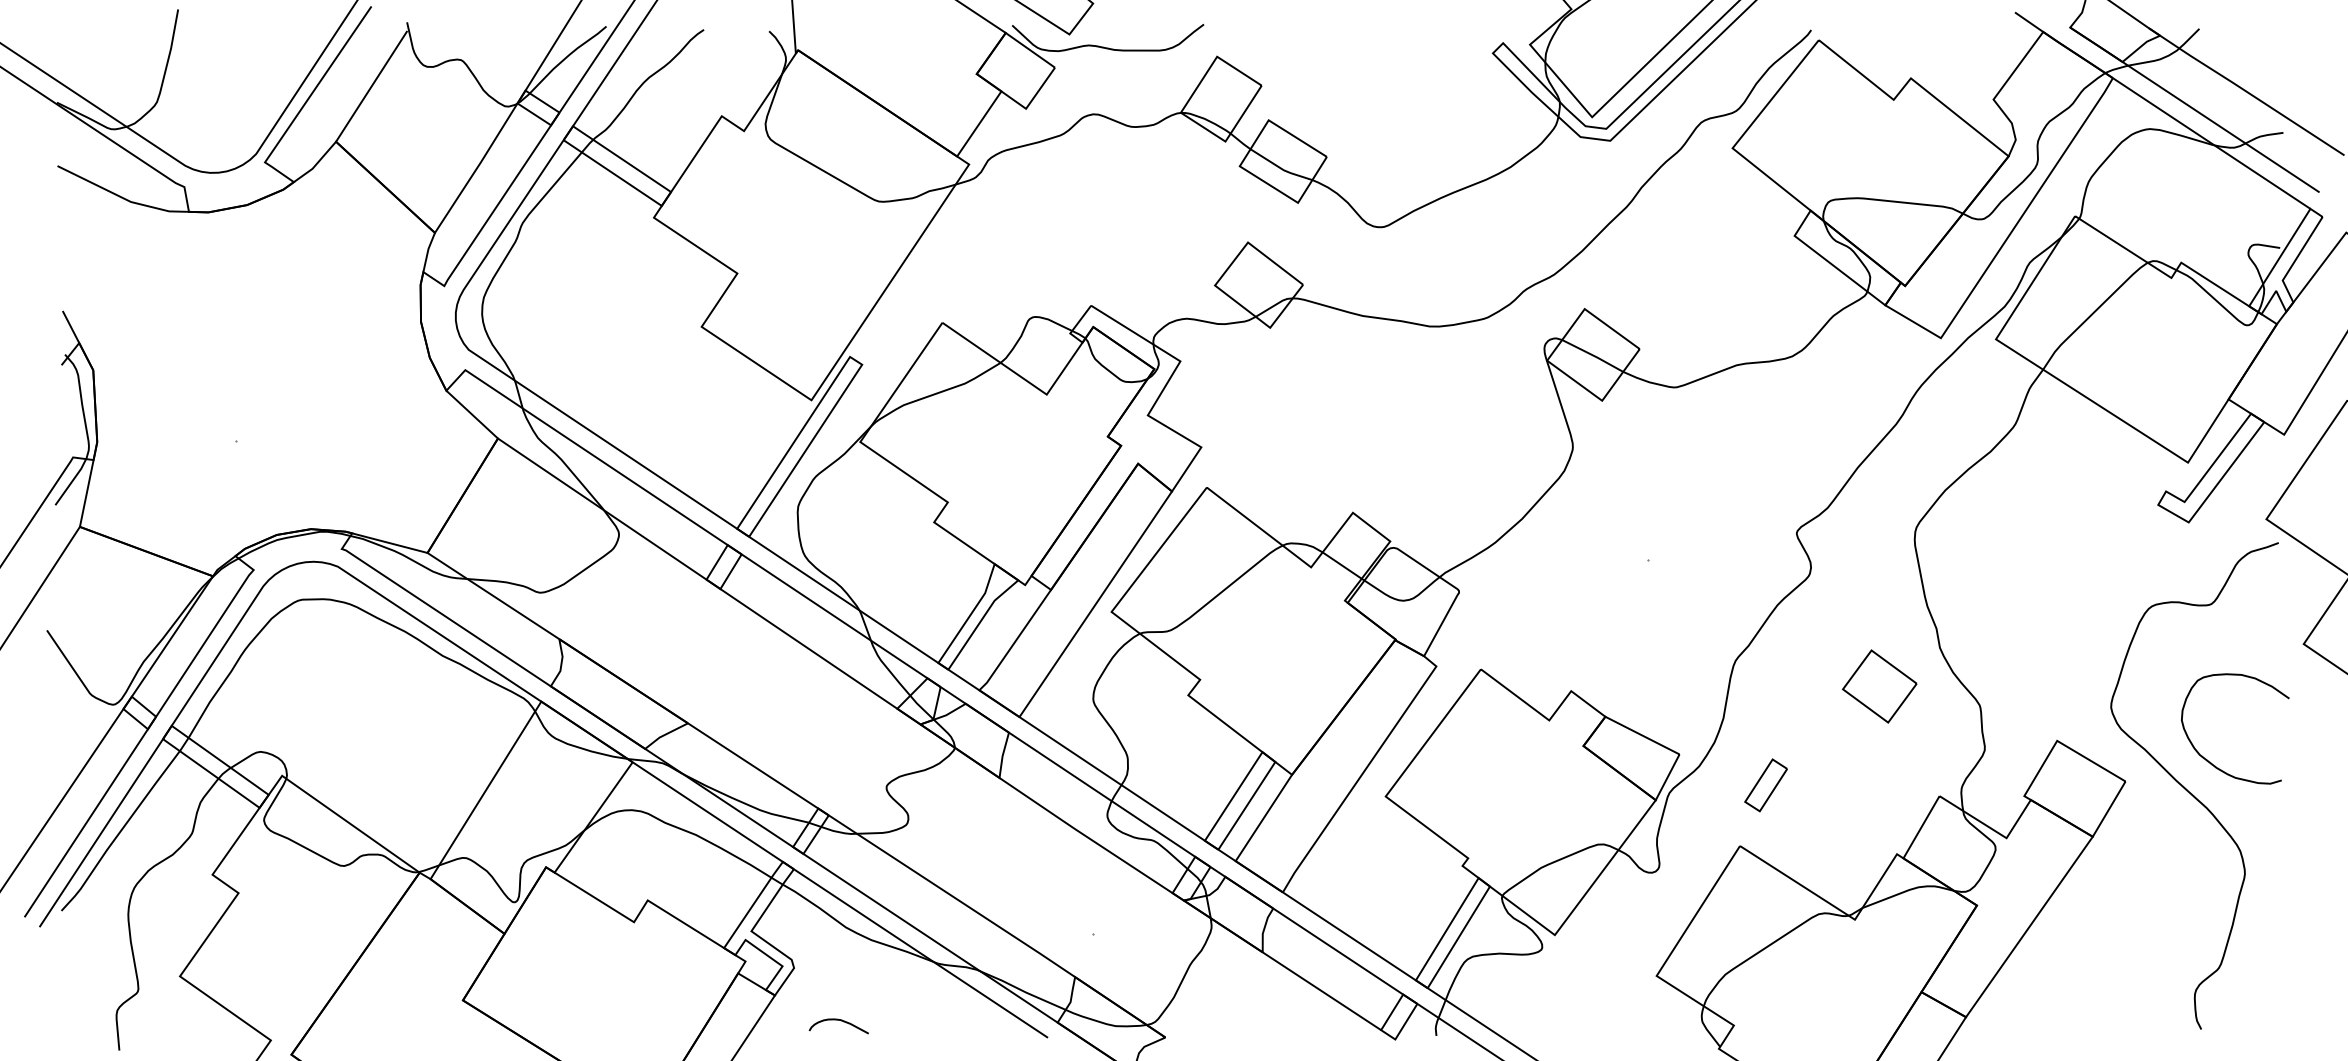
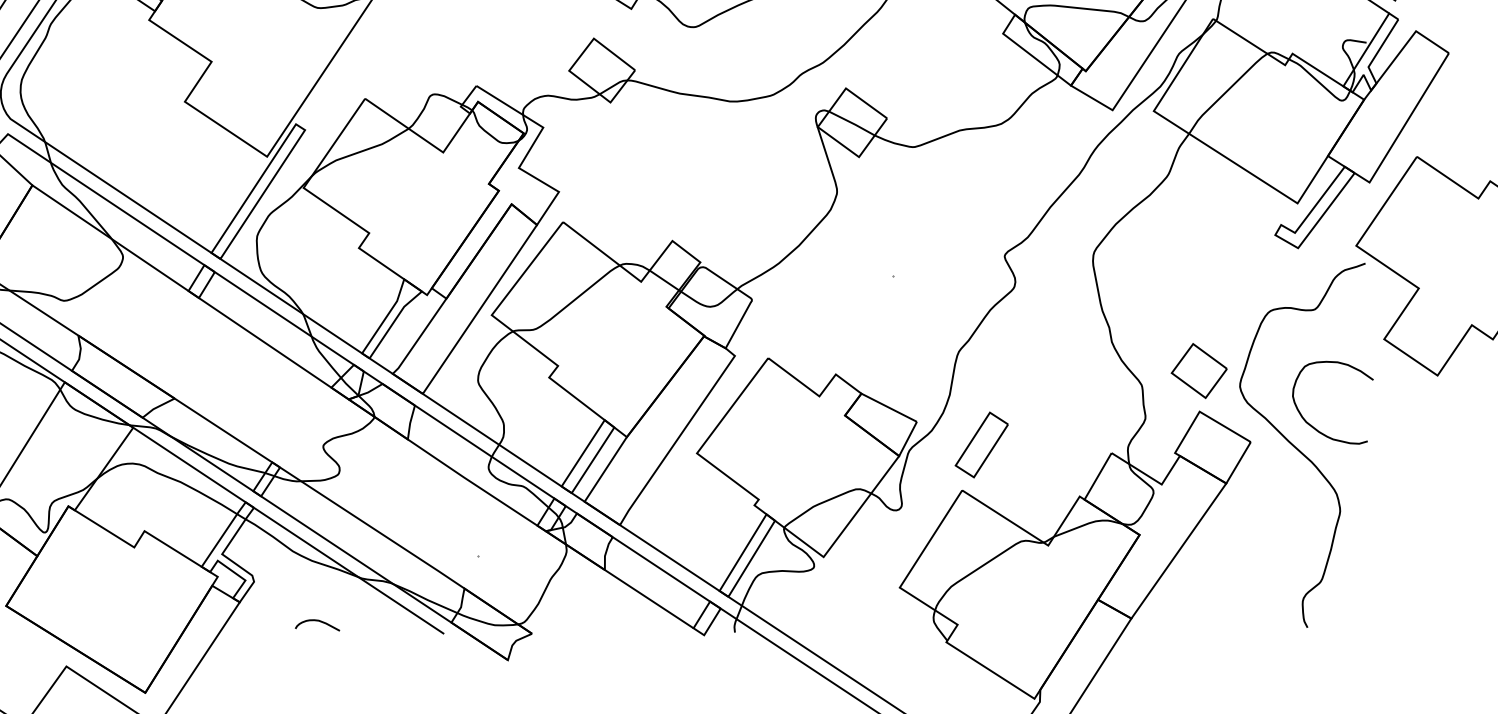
part: (1879, 686) -> (1199, 370), moved
part: (1765, 785) -> (981, 445), size x1.67
curve: (841, 1021) -> (319, 621), moved

